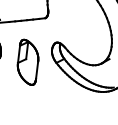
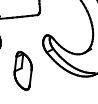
part: (27, 61) -> (22, 70), moved

